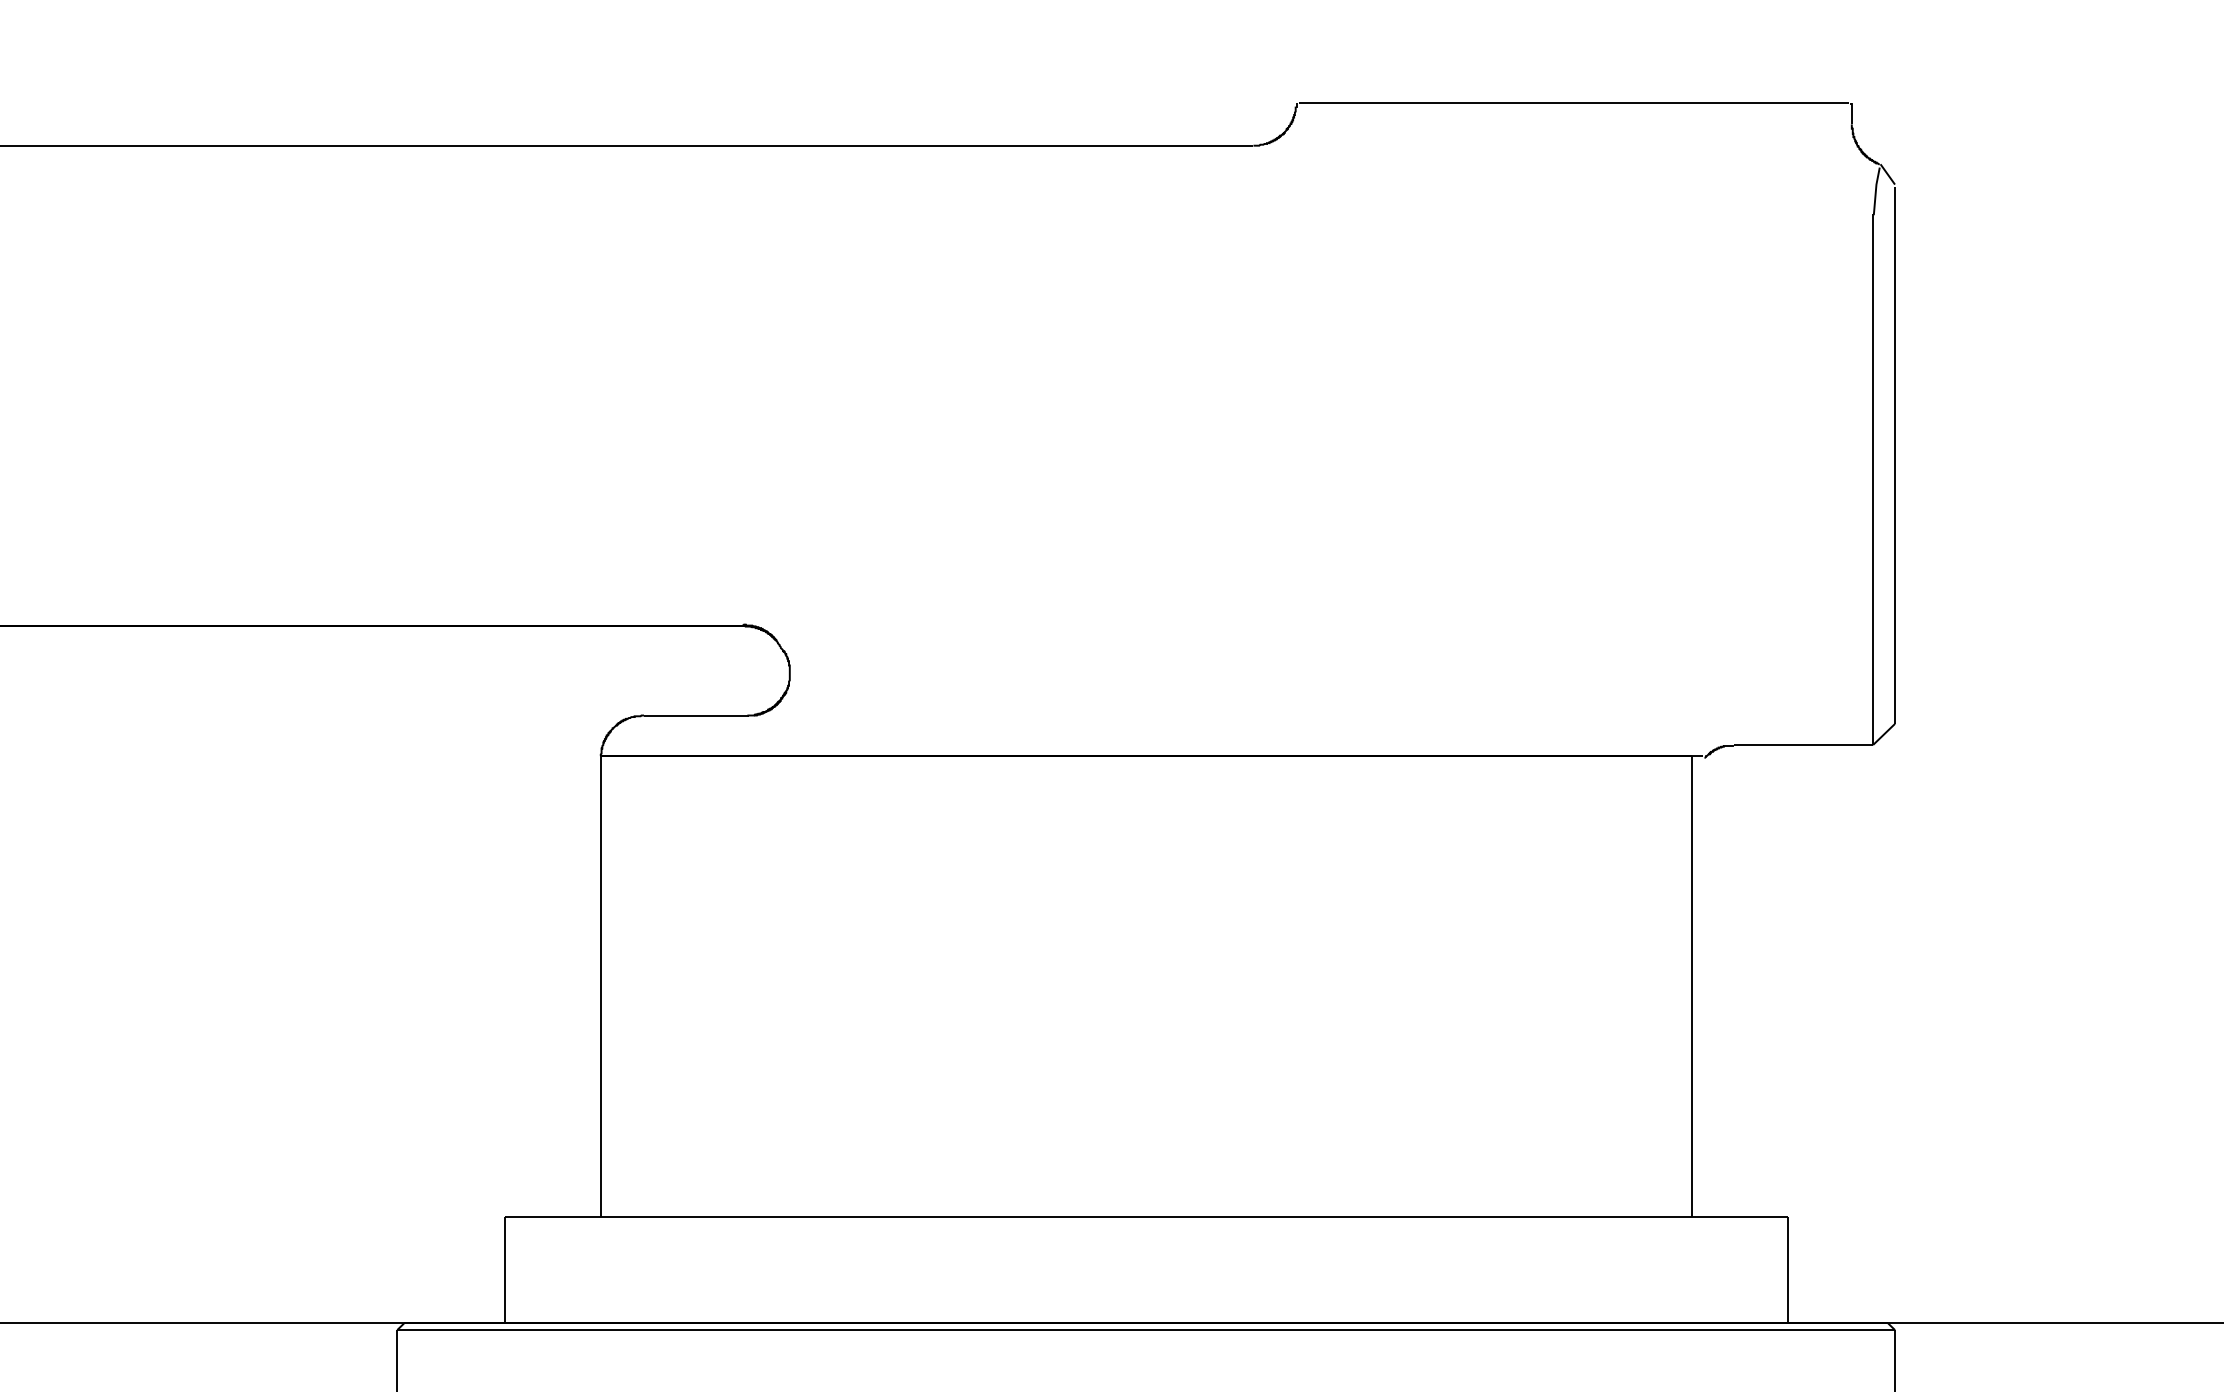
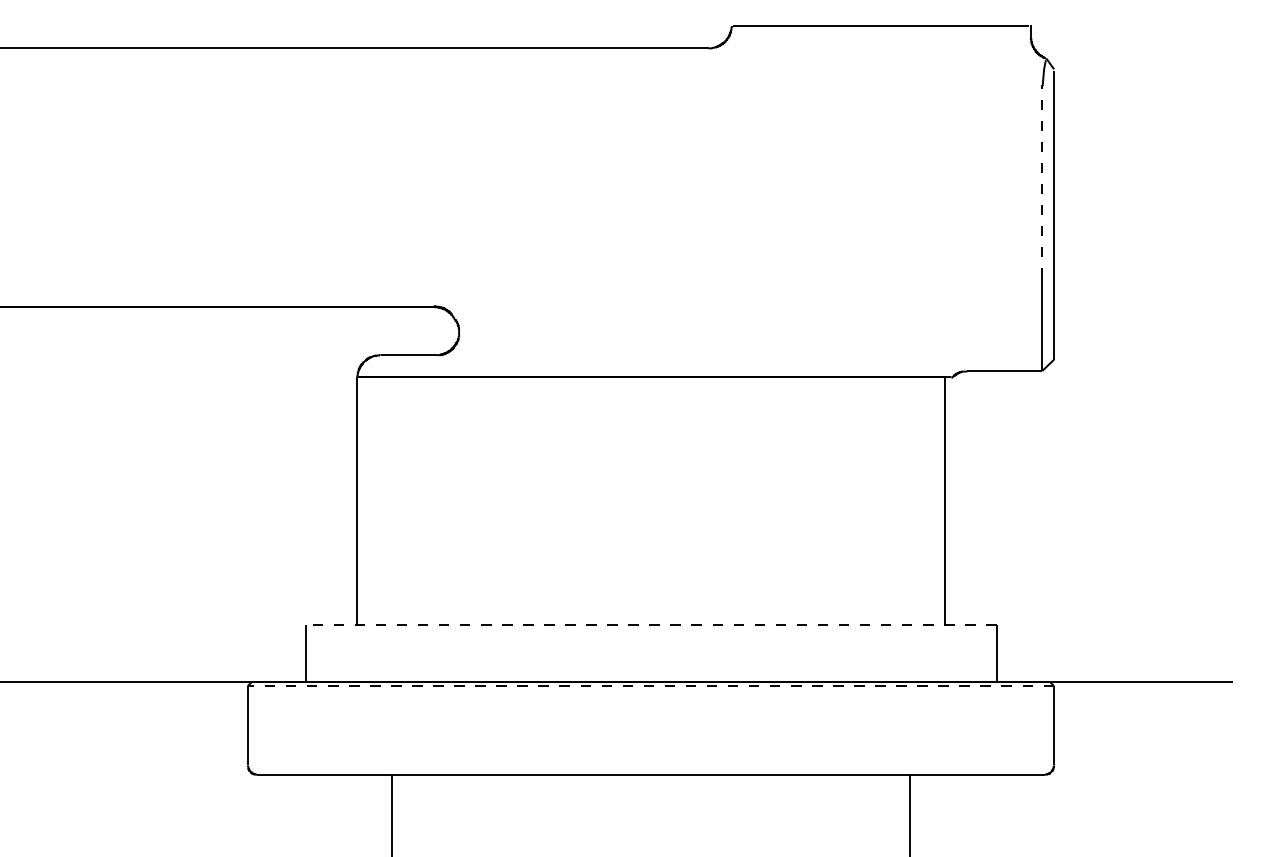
line: (1873, 392) -> (1042, 181), solid -> dashed
line: (1145, 1215) -> (650, 624), solid -> dashed
line: (1145, 1330) -> (650, 686), solid -> dashed

